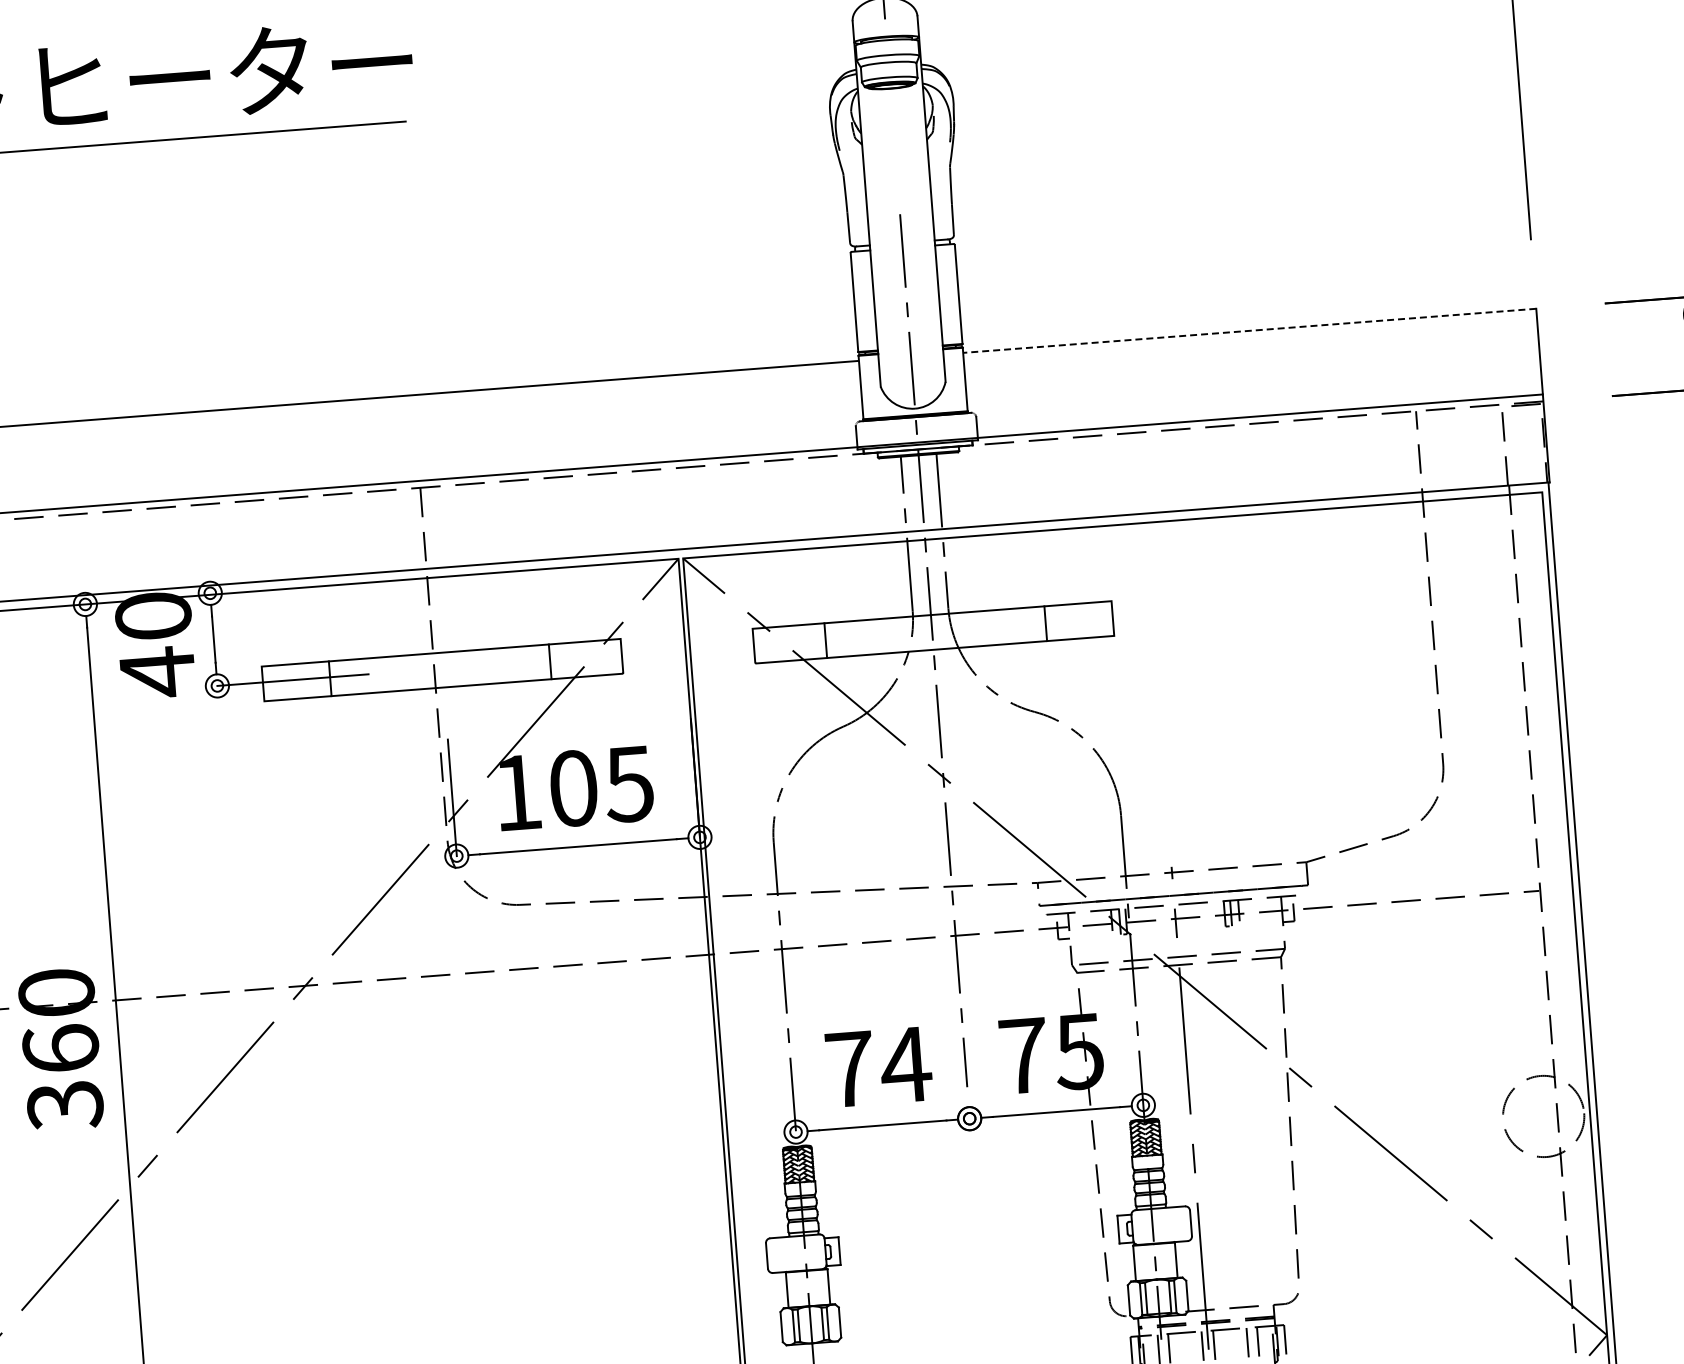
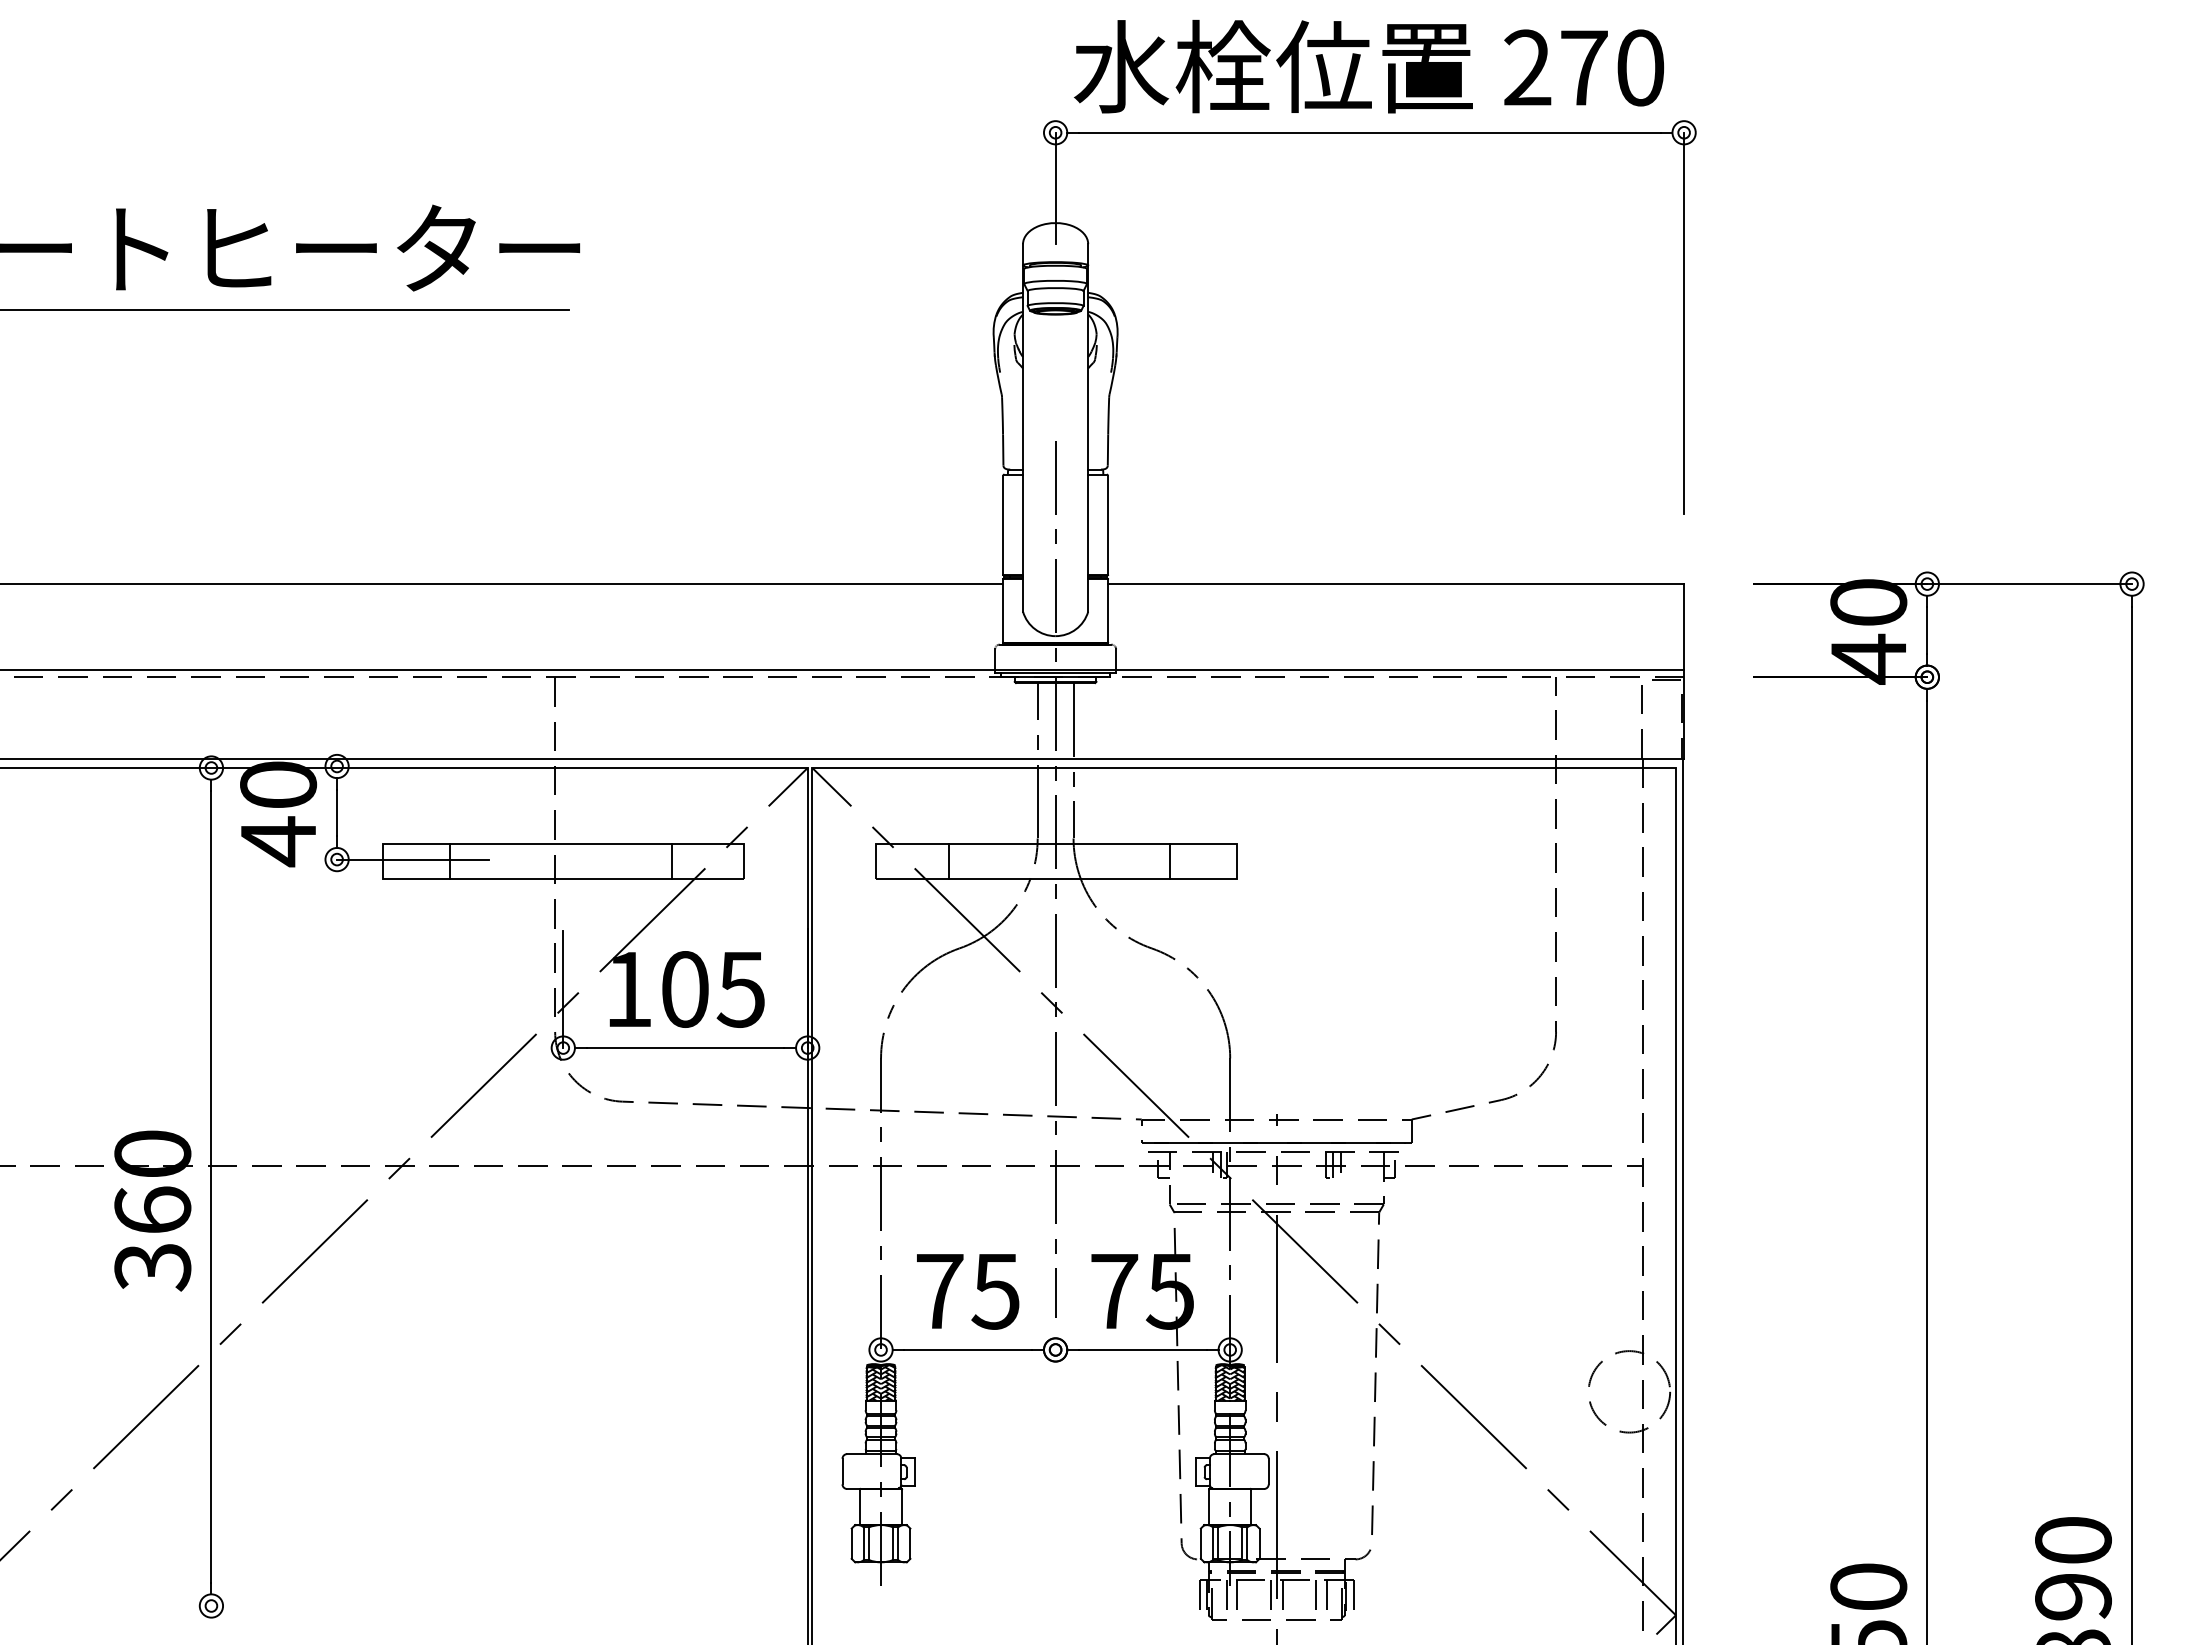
line: (1249, 331) -> (1395, 584), dashed -> solid
text: (905, 1065) -> (995, 1291), 74 -> 75

